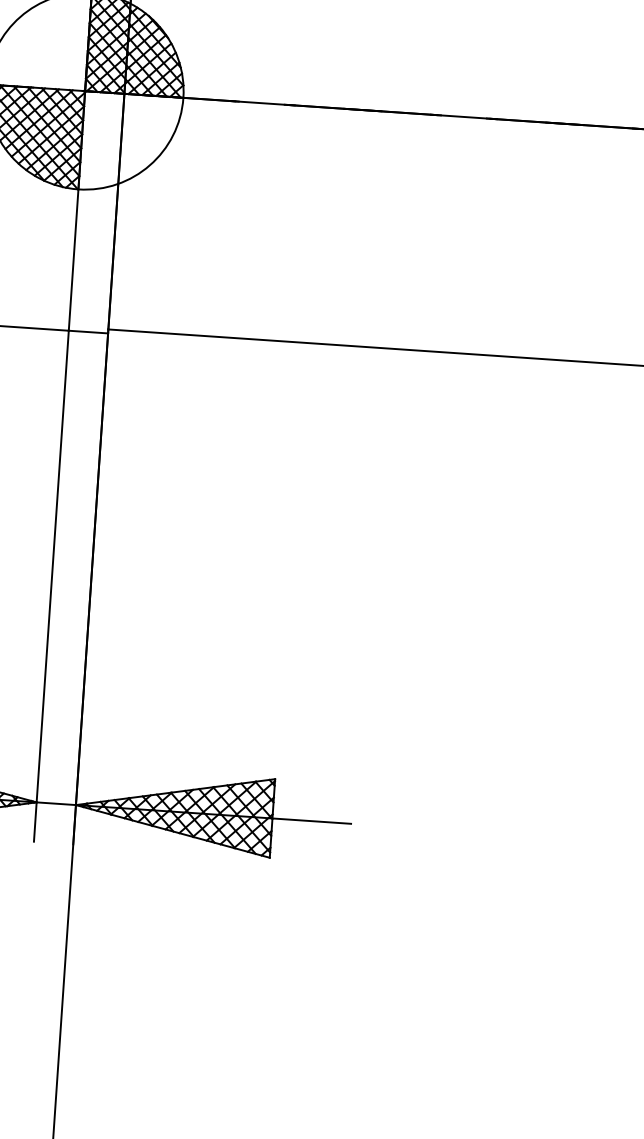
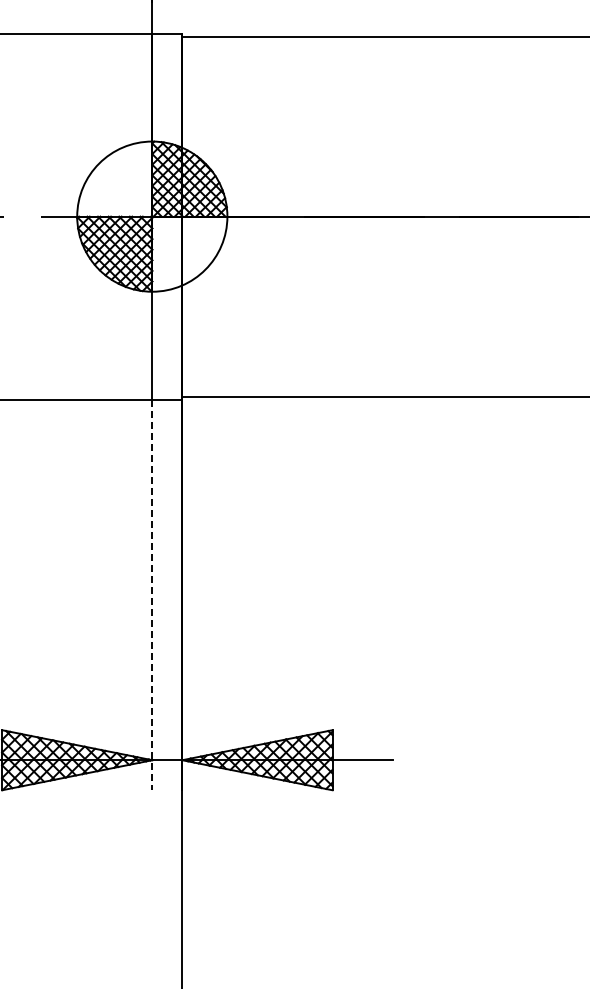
line: (51, 586) -> (152, 595), solid -> dashed

